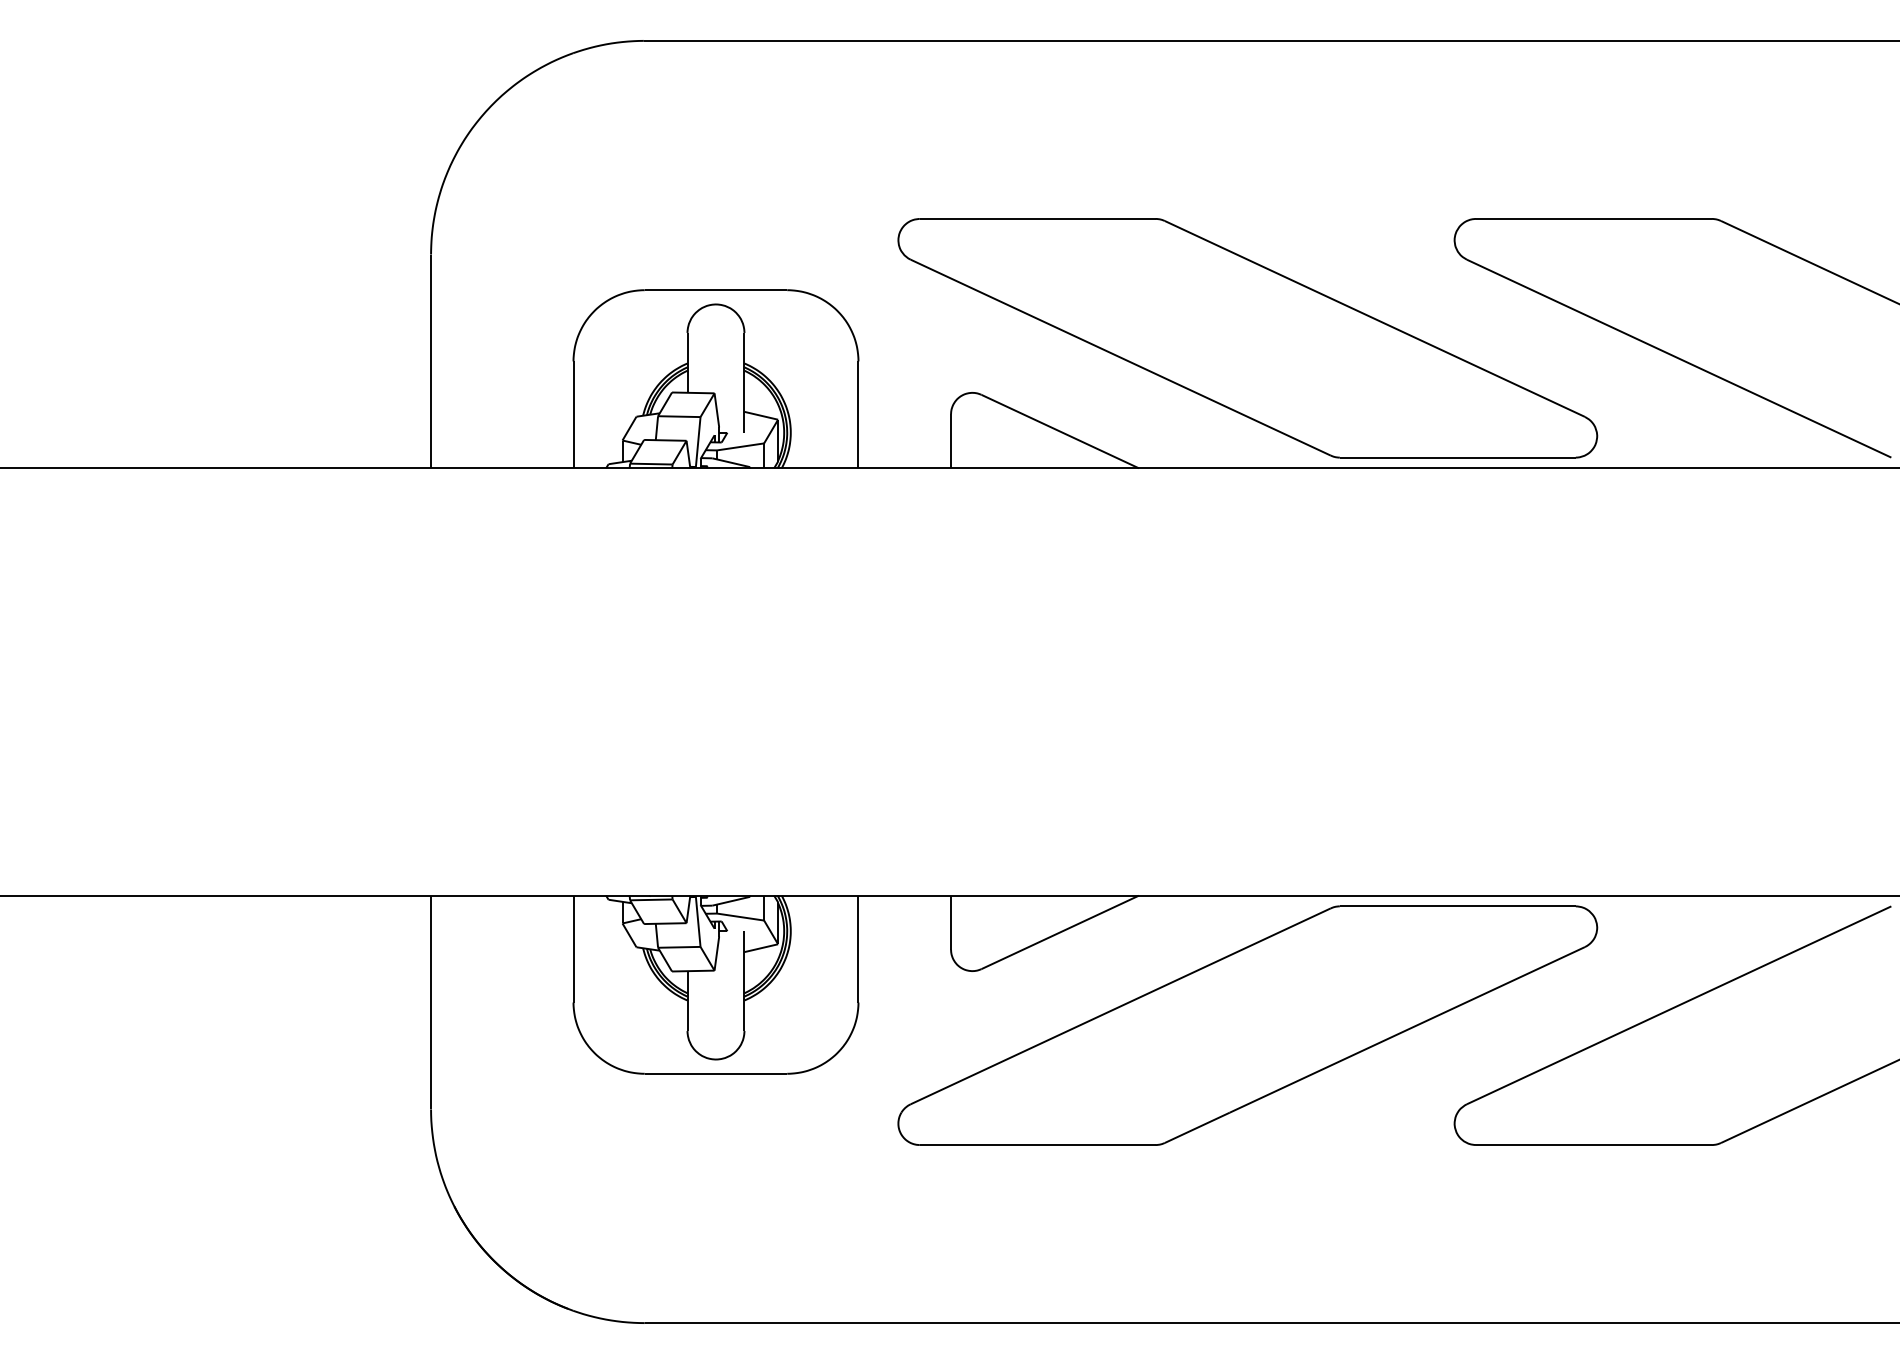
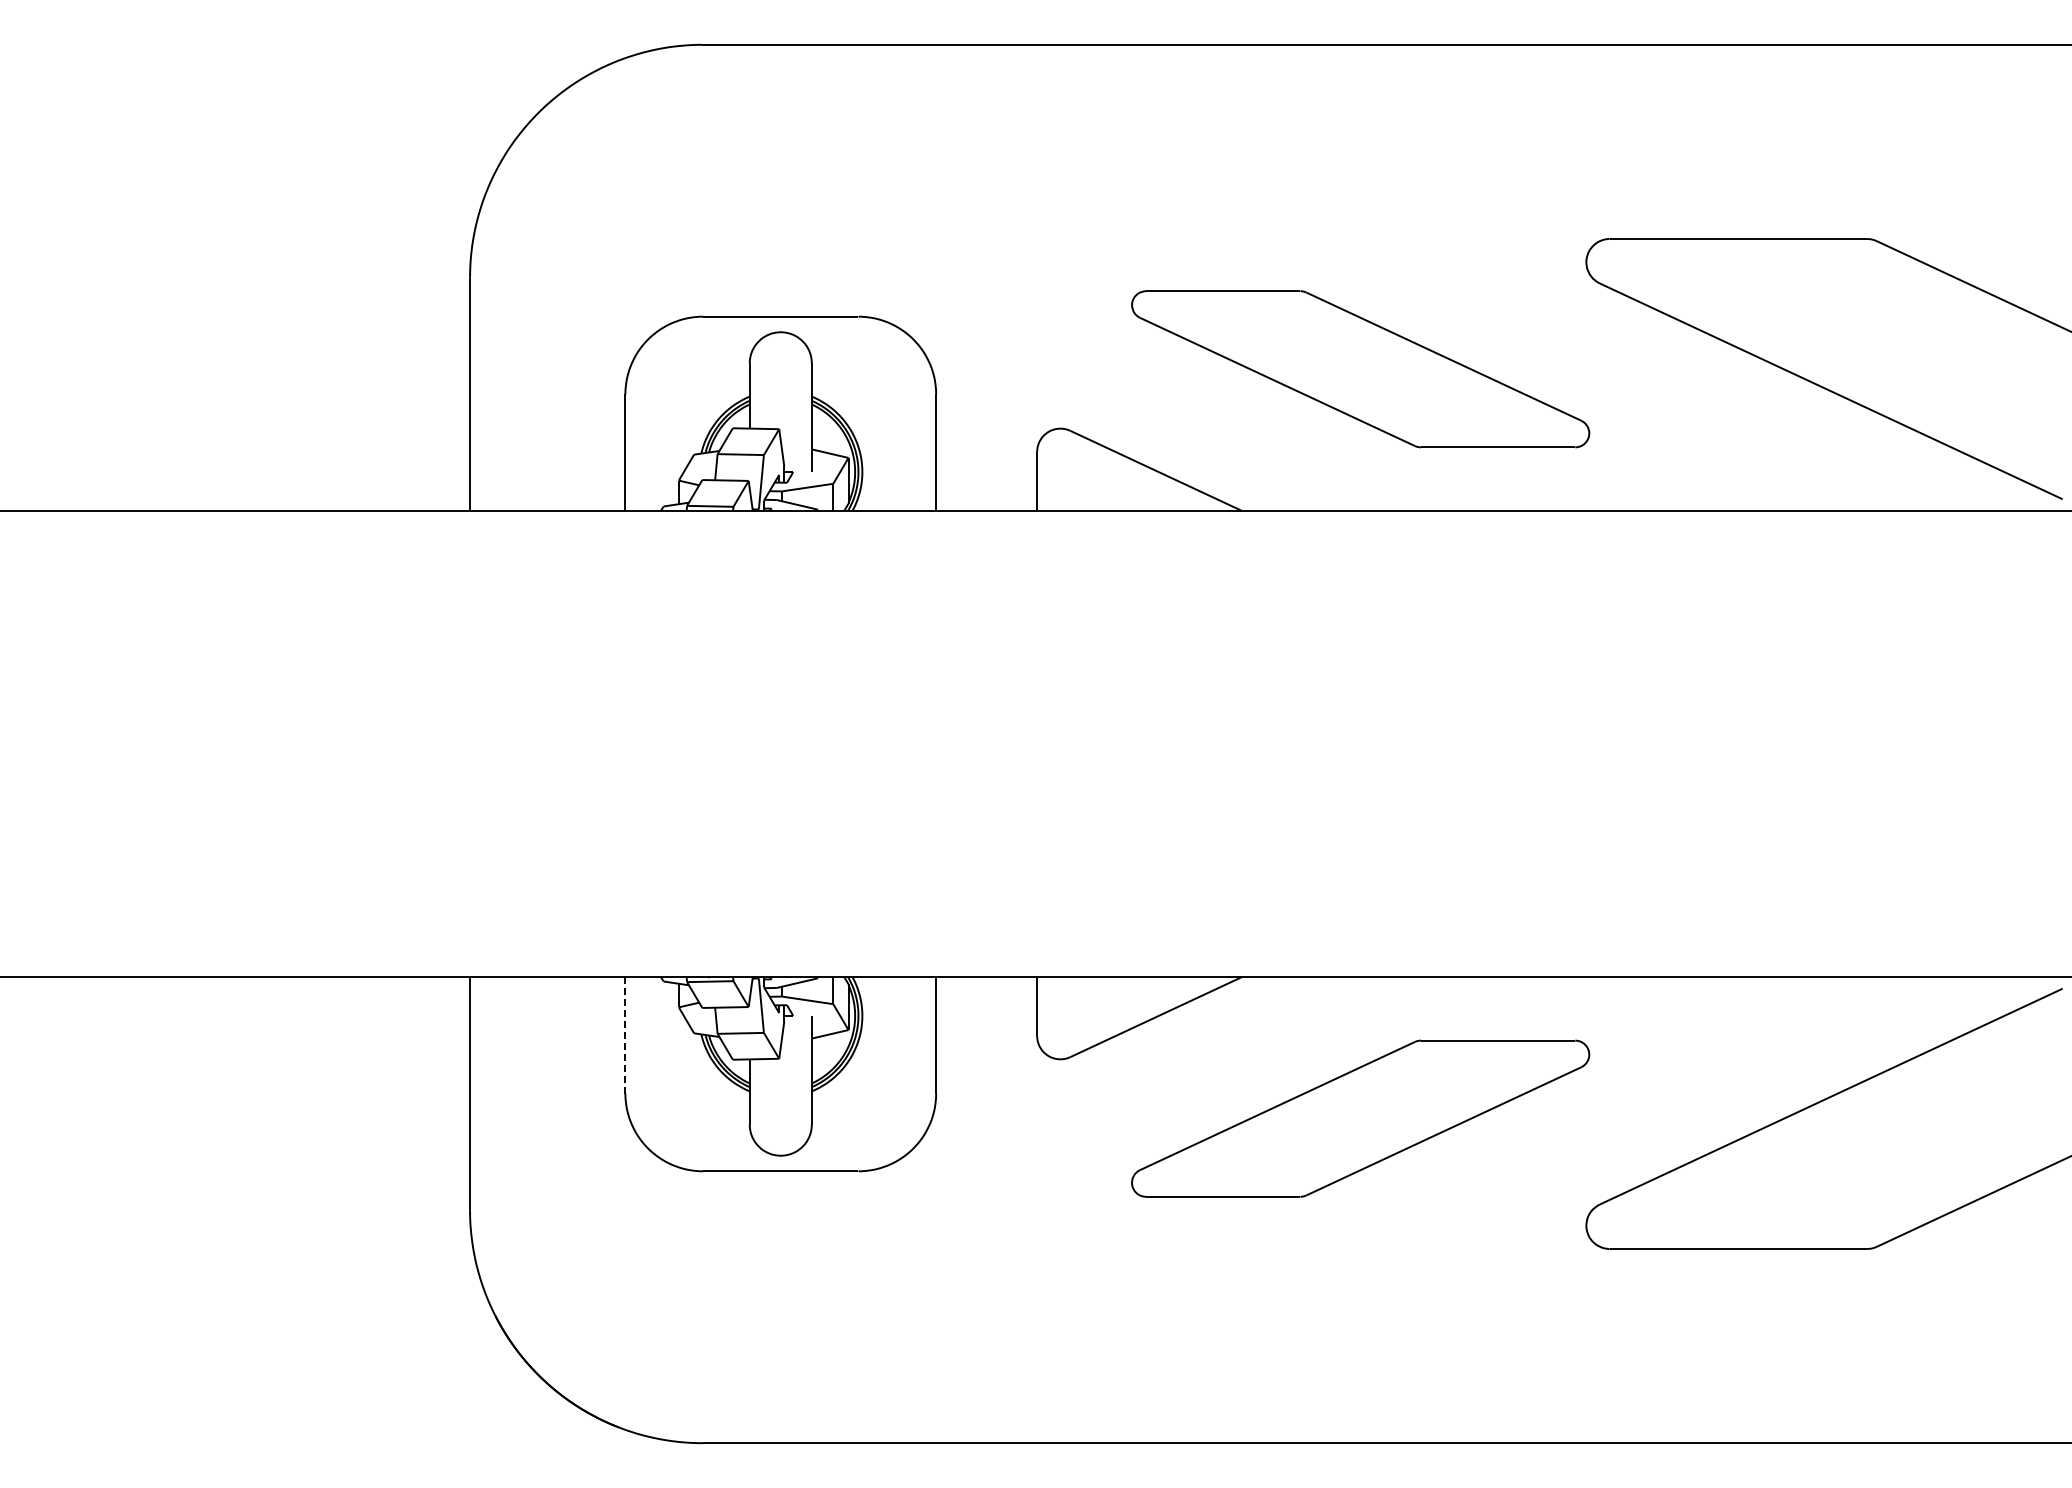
part: (1247, 338) -> (1360, 369), size x0.6
line: (573, 948) -> (625, 1034), solid -> dashed
part: (1247, 1025) -> (1360, 1118), size x0.6

